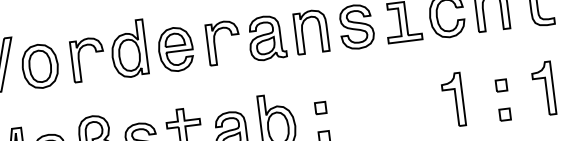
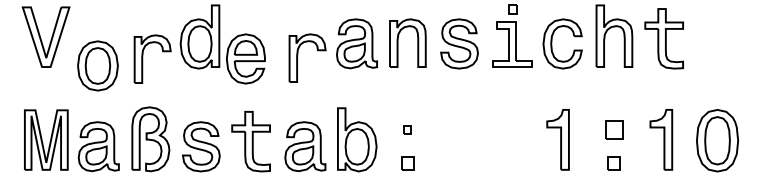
part: (215, 40) -> (298, 54), moved
part: (175, 49) -> (245, 58), moved
part: (79, 60) -> (143, 58), moved
part: (39, 66) -> (97, 65), moved
part: (500, 85) -> (613, 130), size x1.4
part: (320, 108) -> (407, 130), size x0.6

